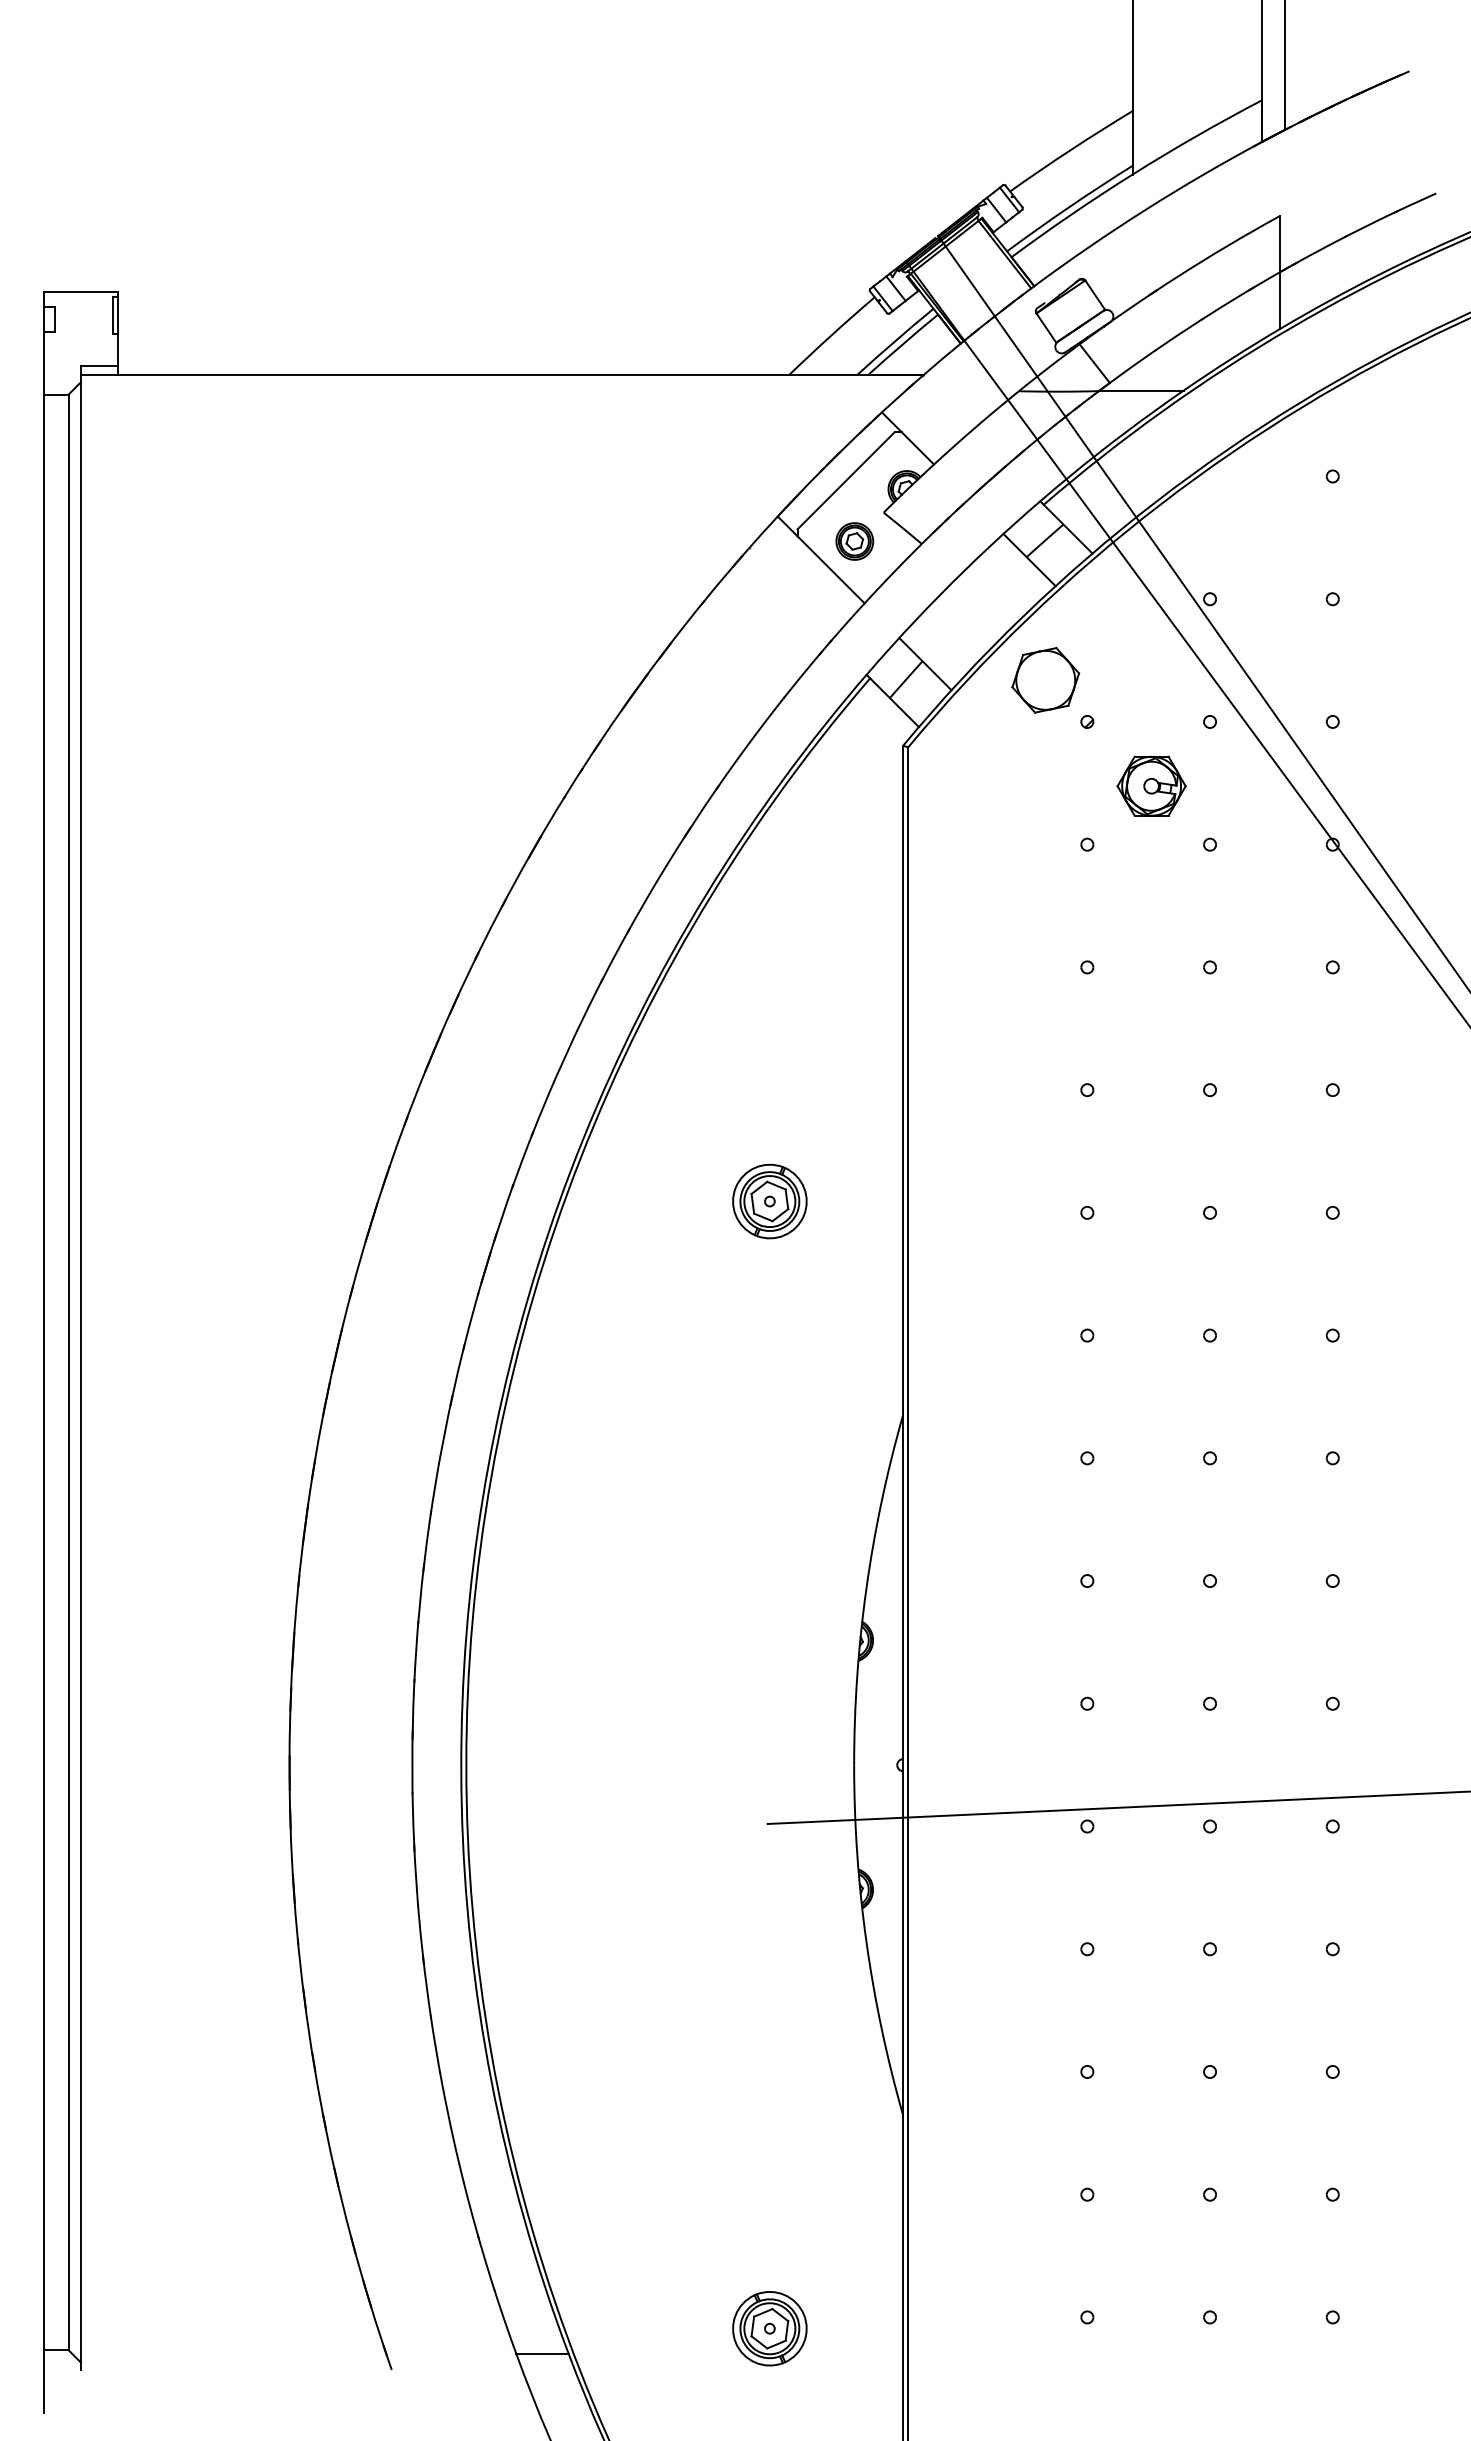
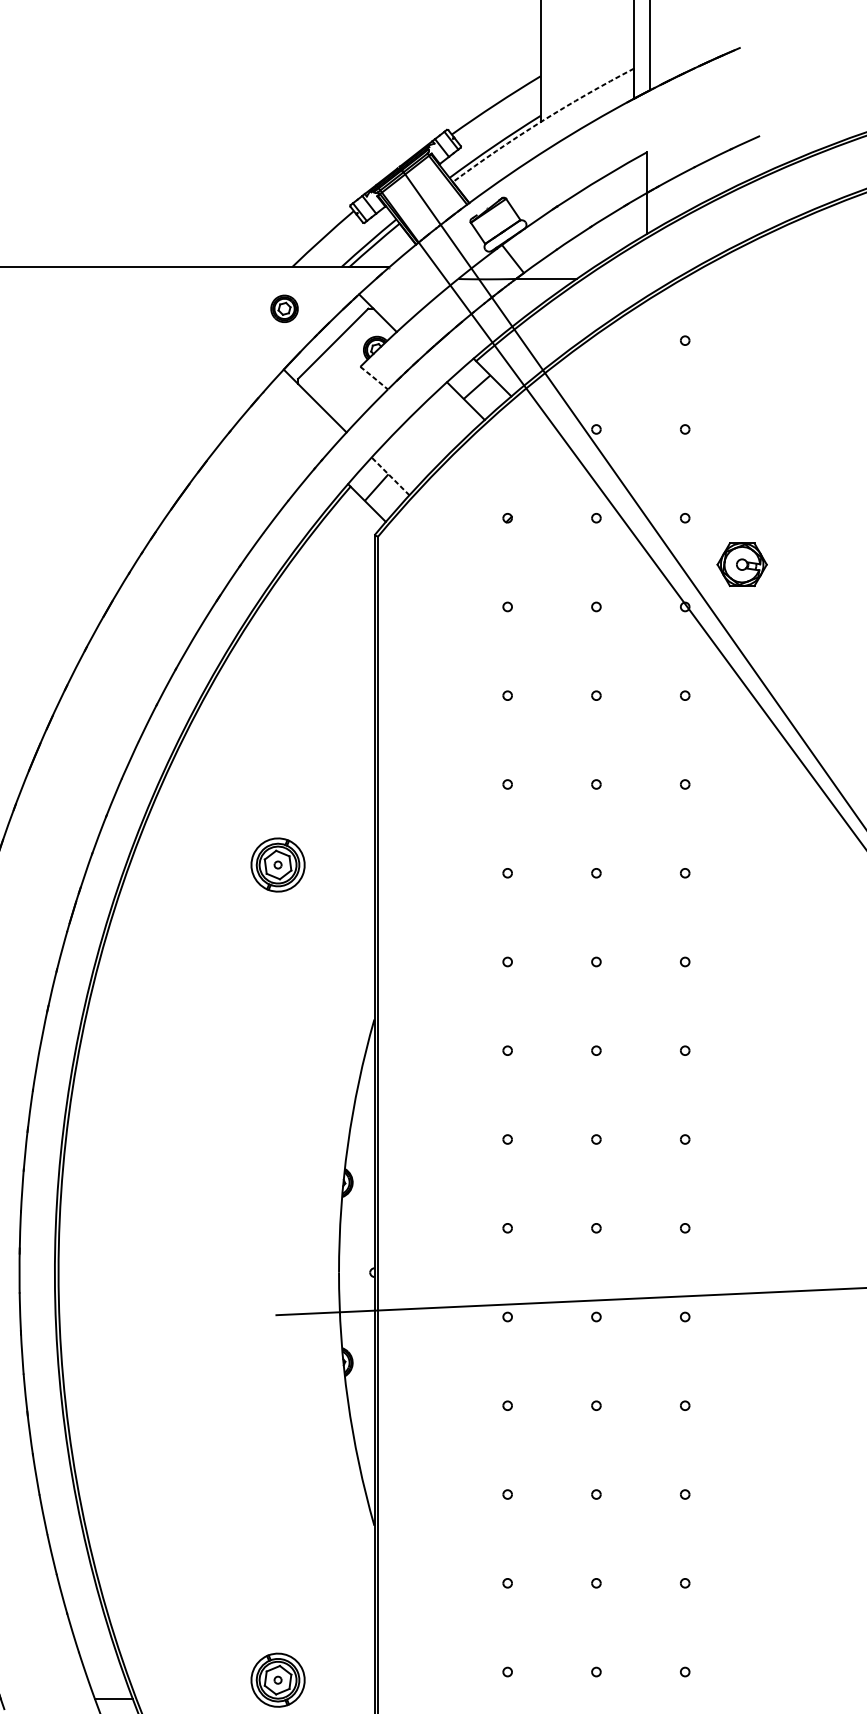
arc: (1133, 173) -> (541, 121), solid -> dashed
line: (902, 528) -> (373, 378), solid -> dashed
part: (854, 541) -> (284, 308), moved
line: (925, 664) -> (390, 476), solid -> dashed
part: (1045, 680) -> (477, 488), removed
part: (1151, 785) -> (742, 564), moved

